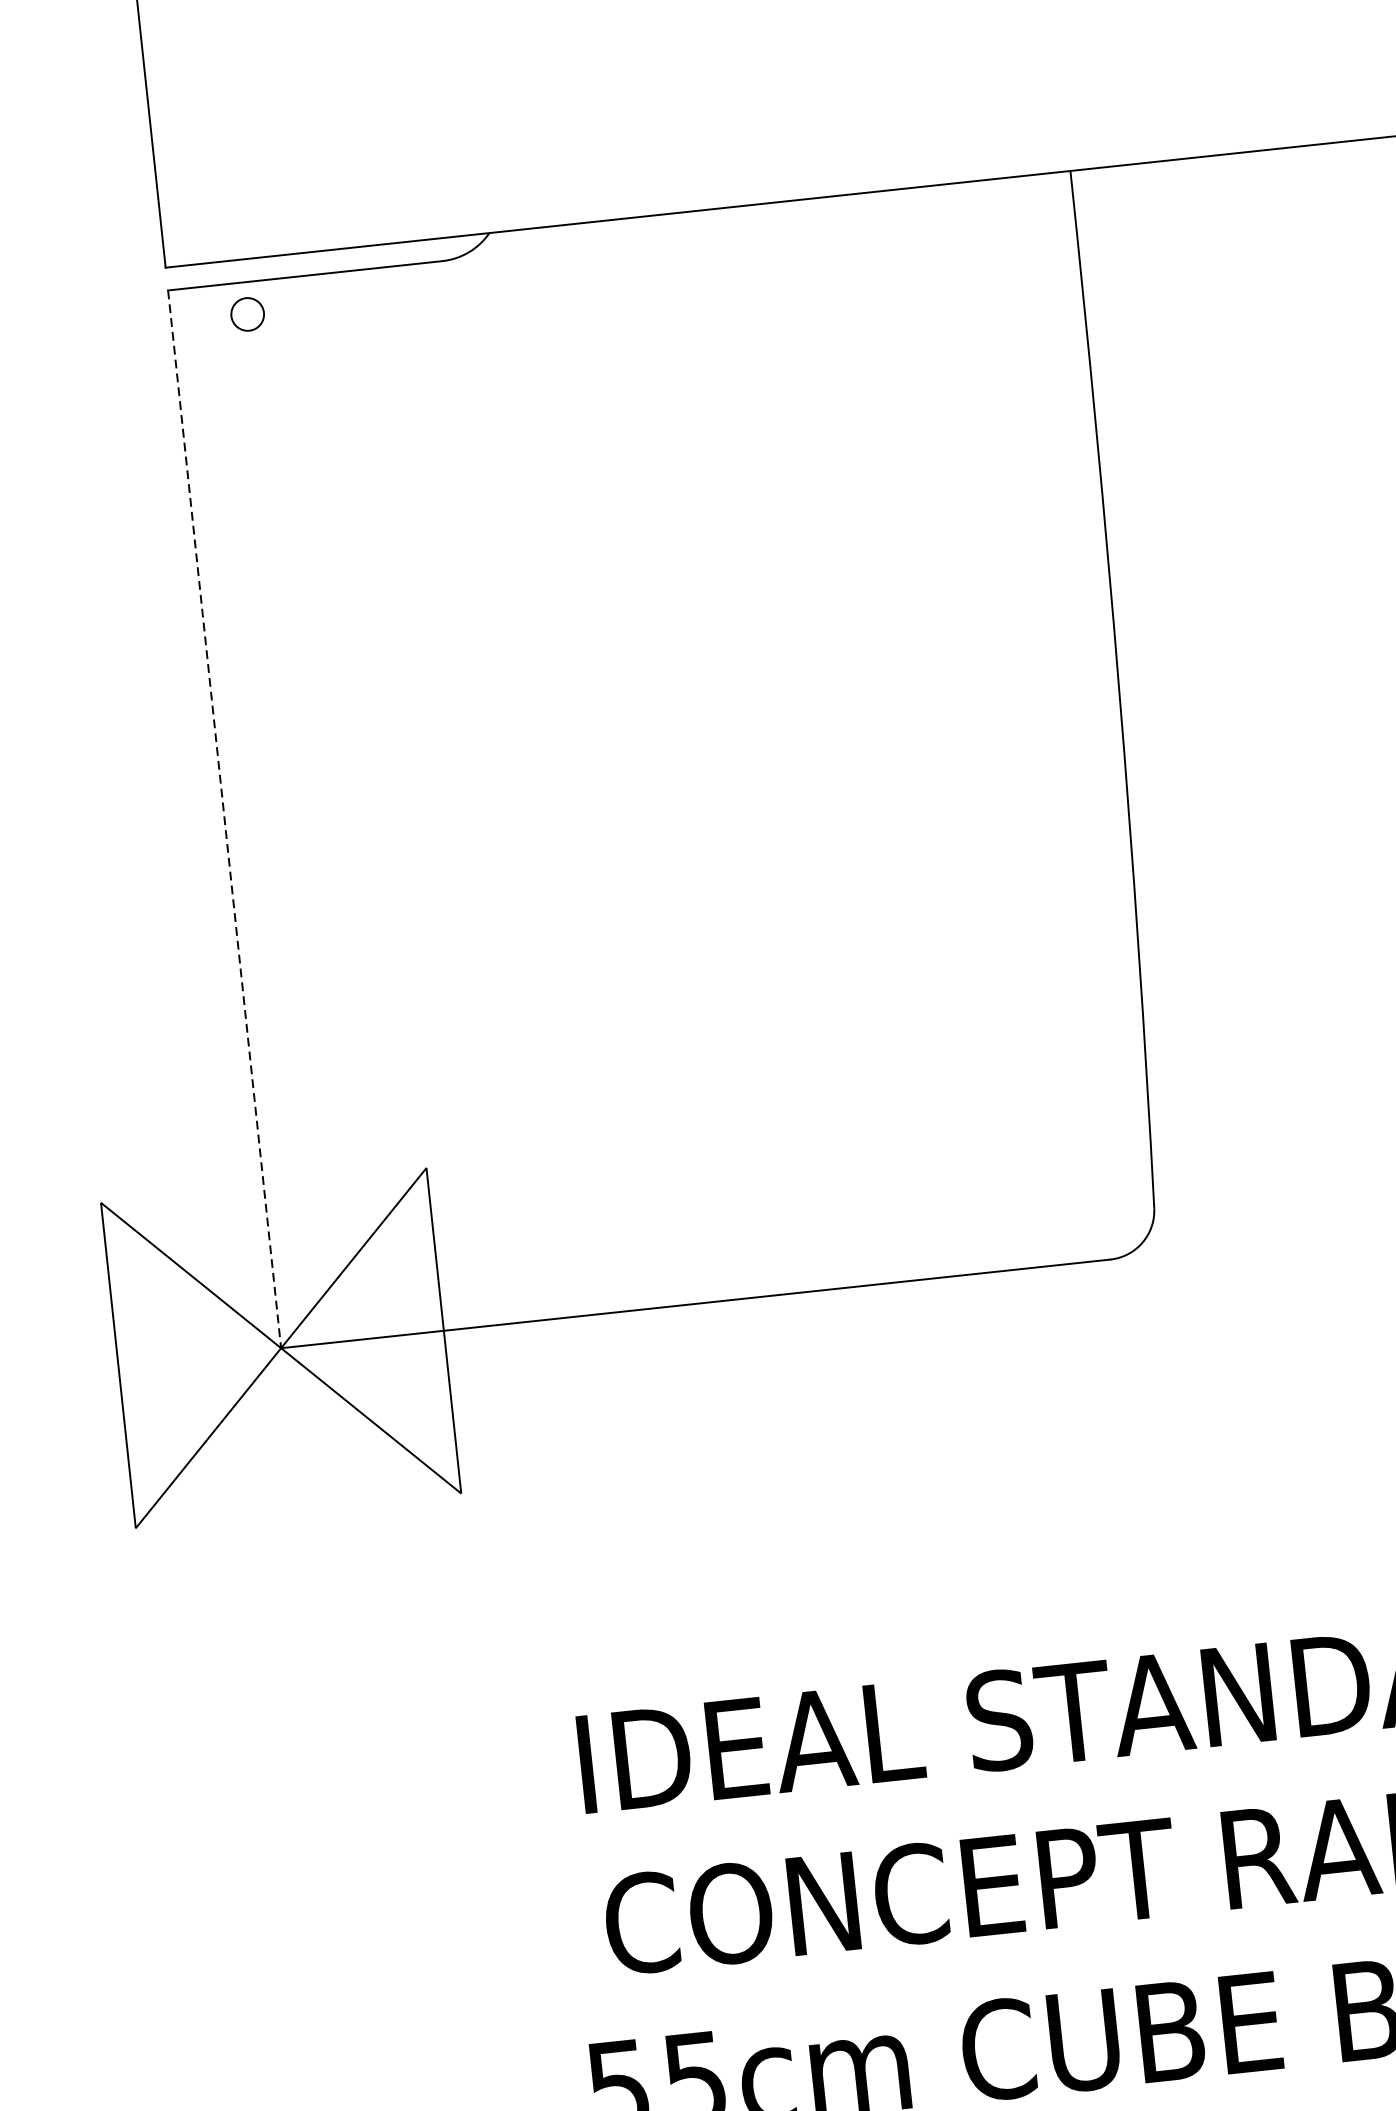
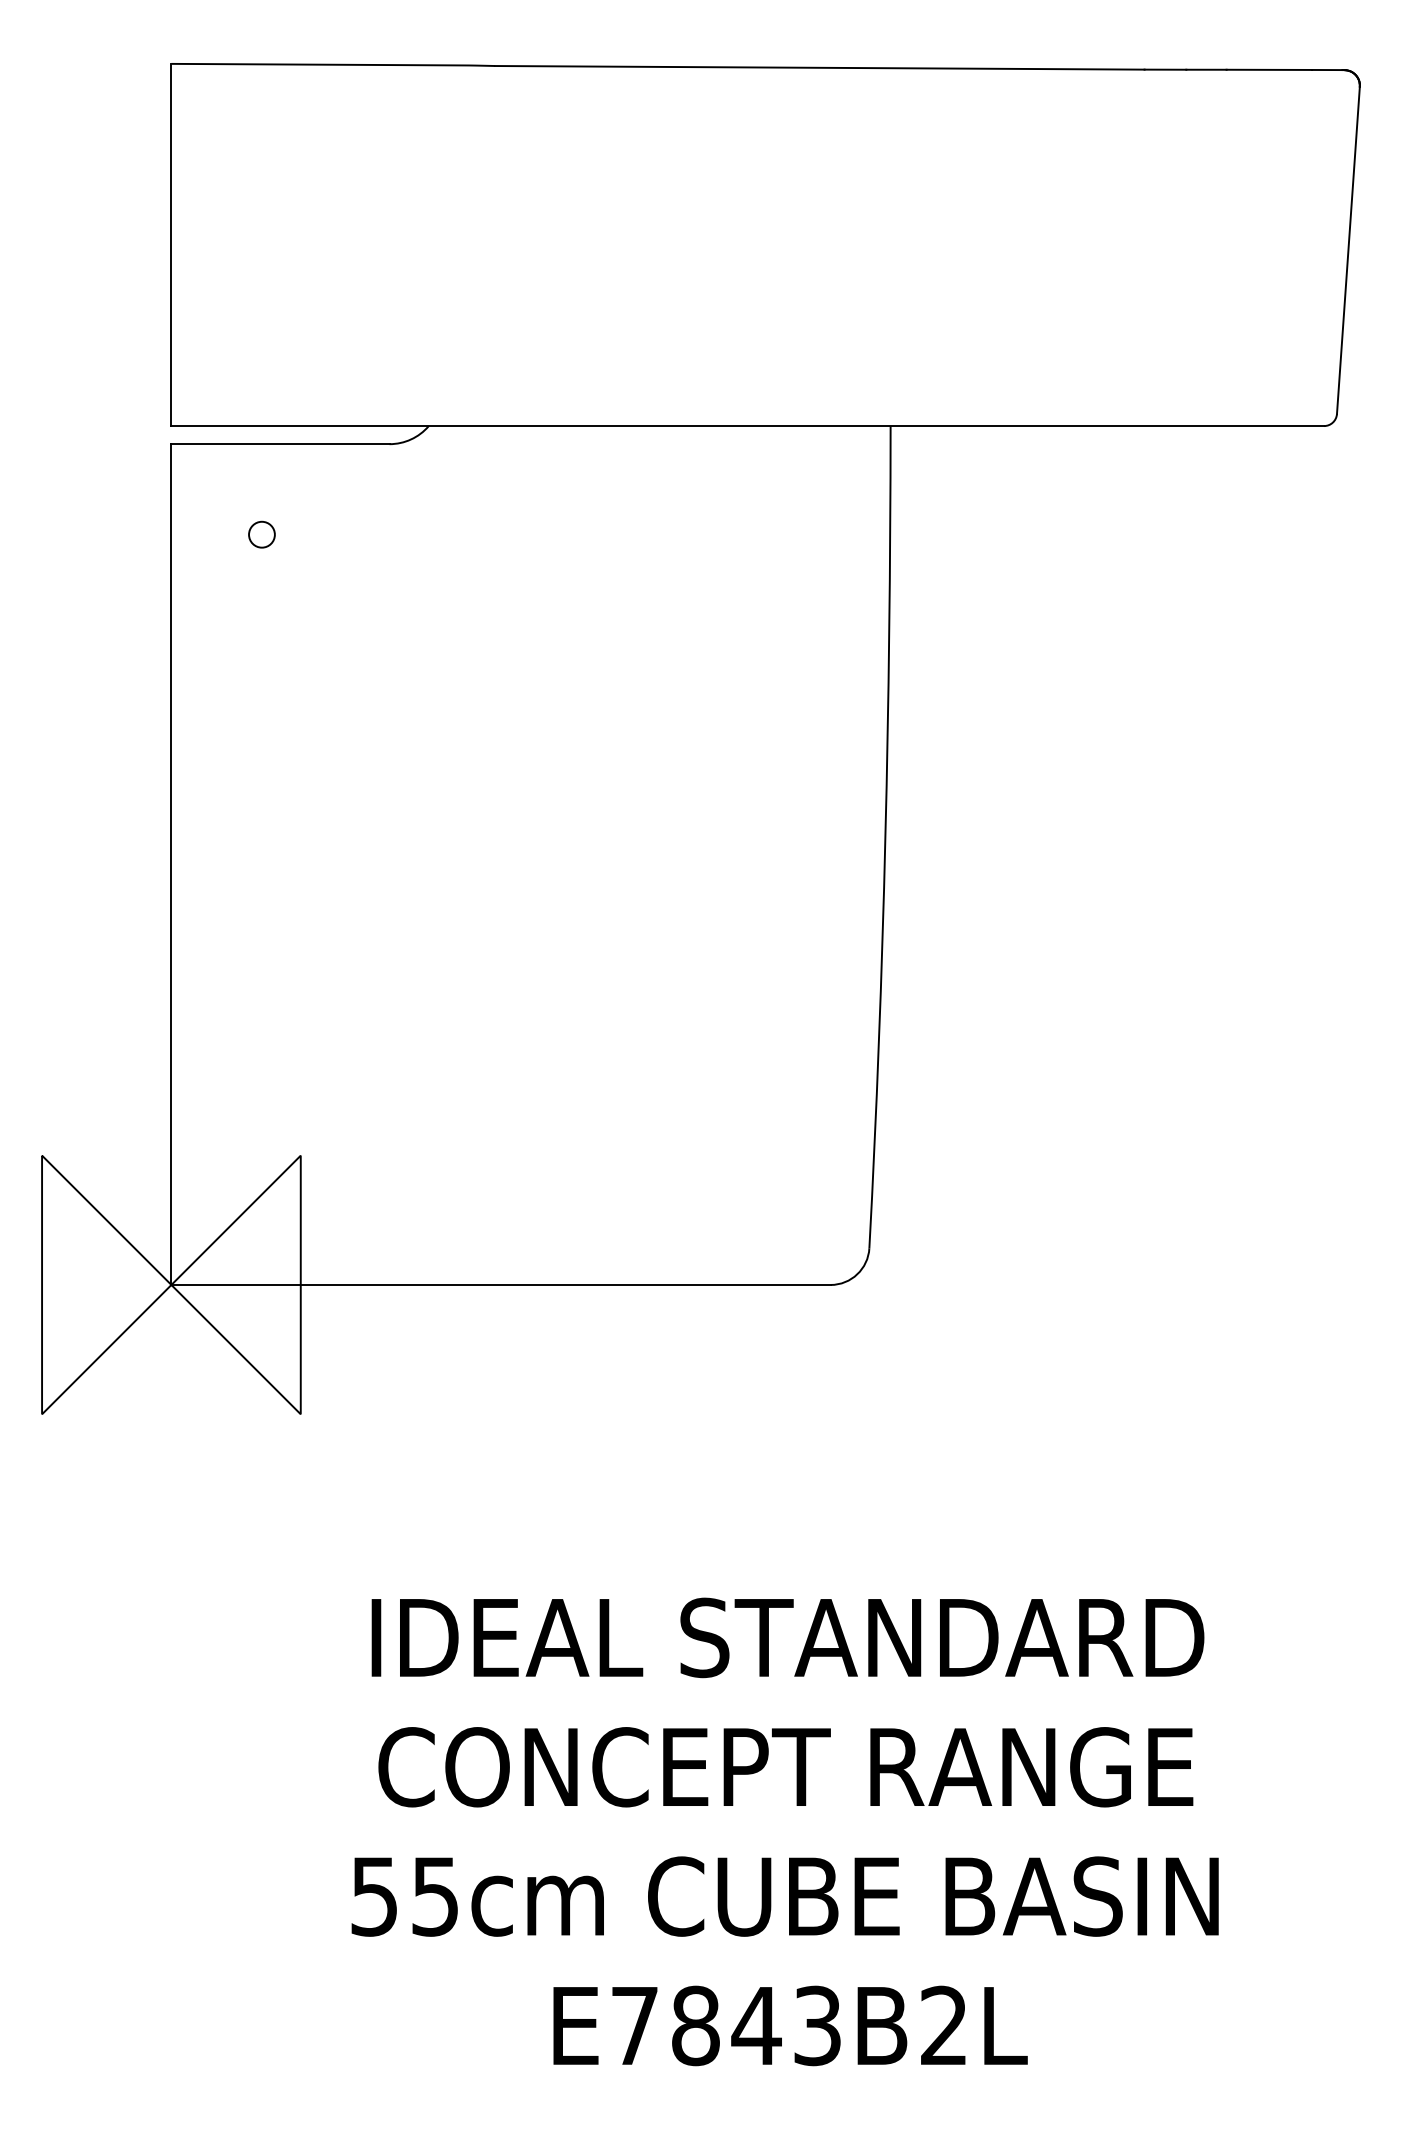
circle: (247, 314) -> (261, 534), moved
line: (224, 820) -> (171, 865), dashed -> solid

